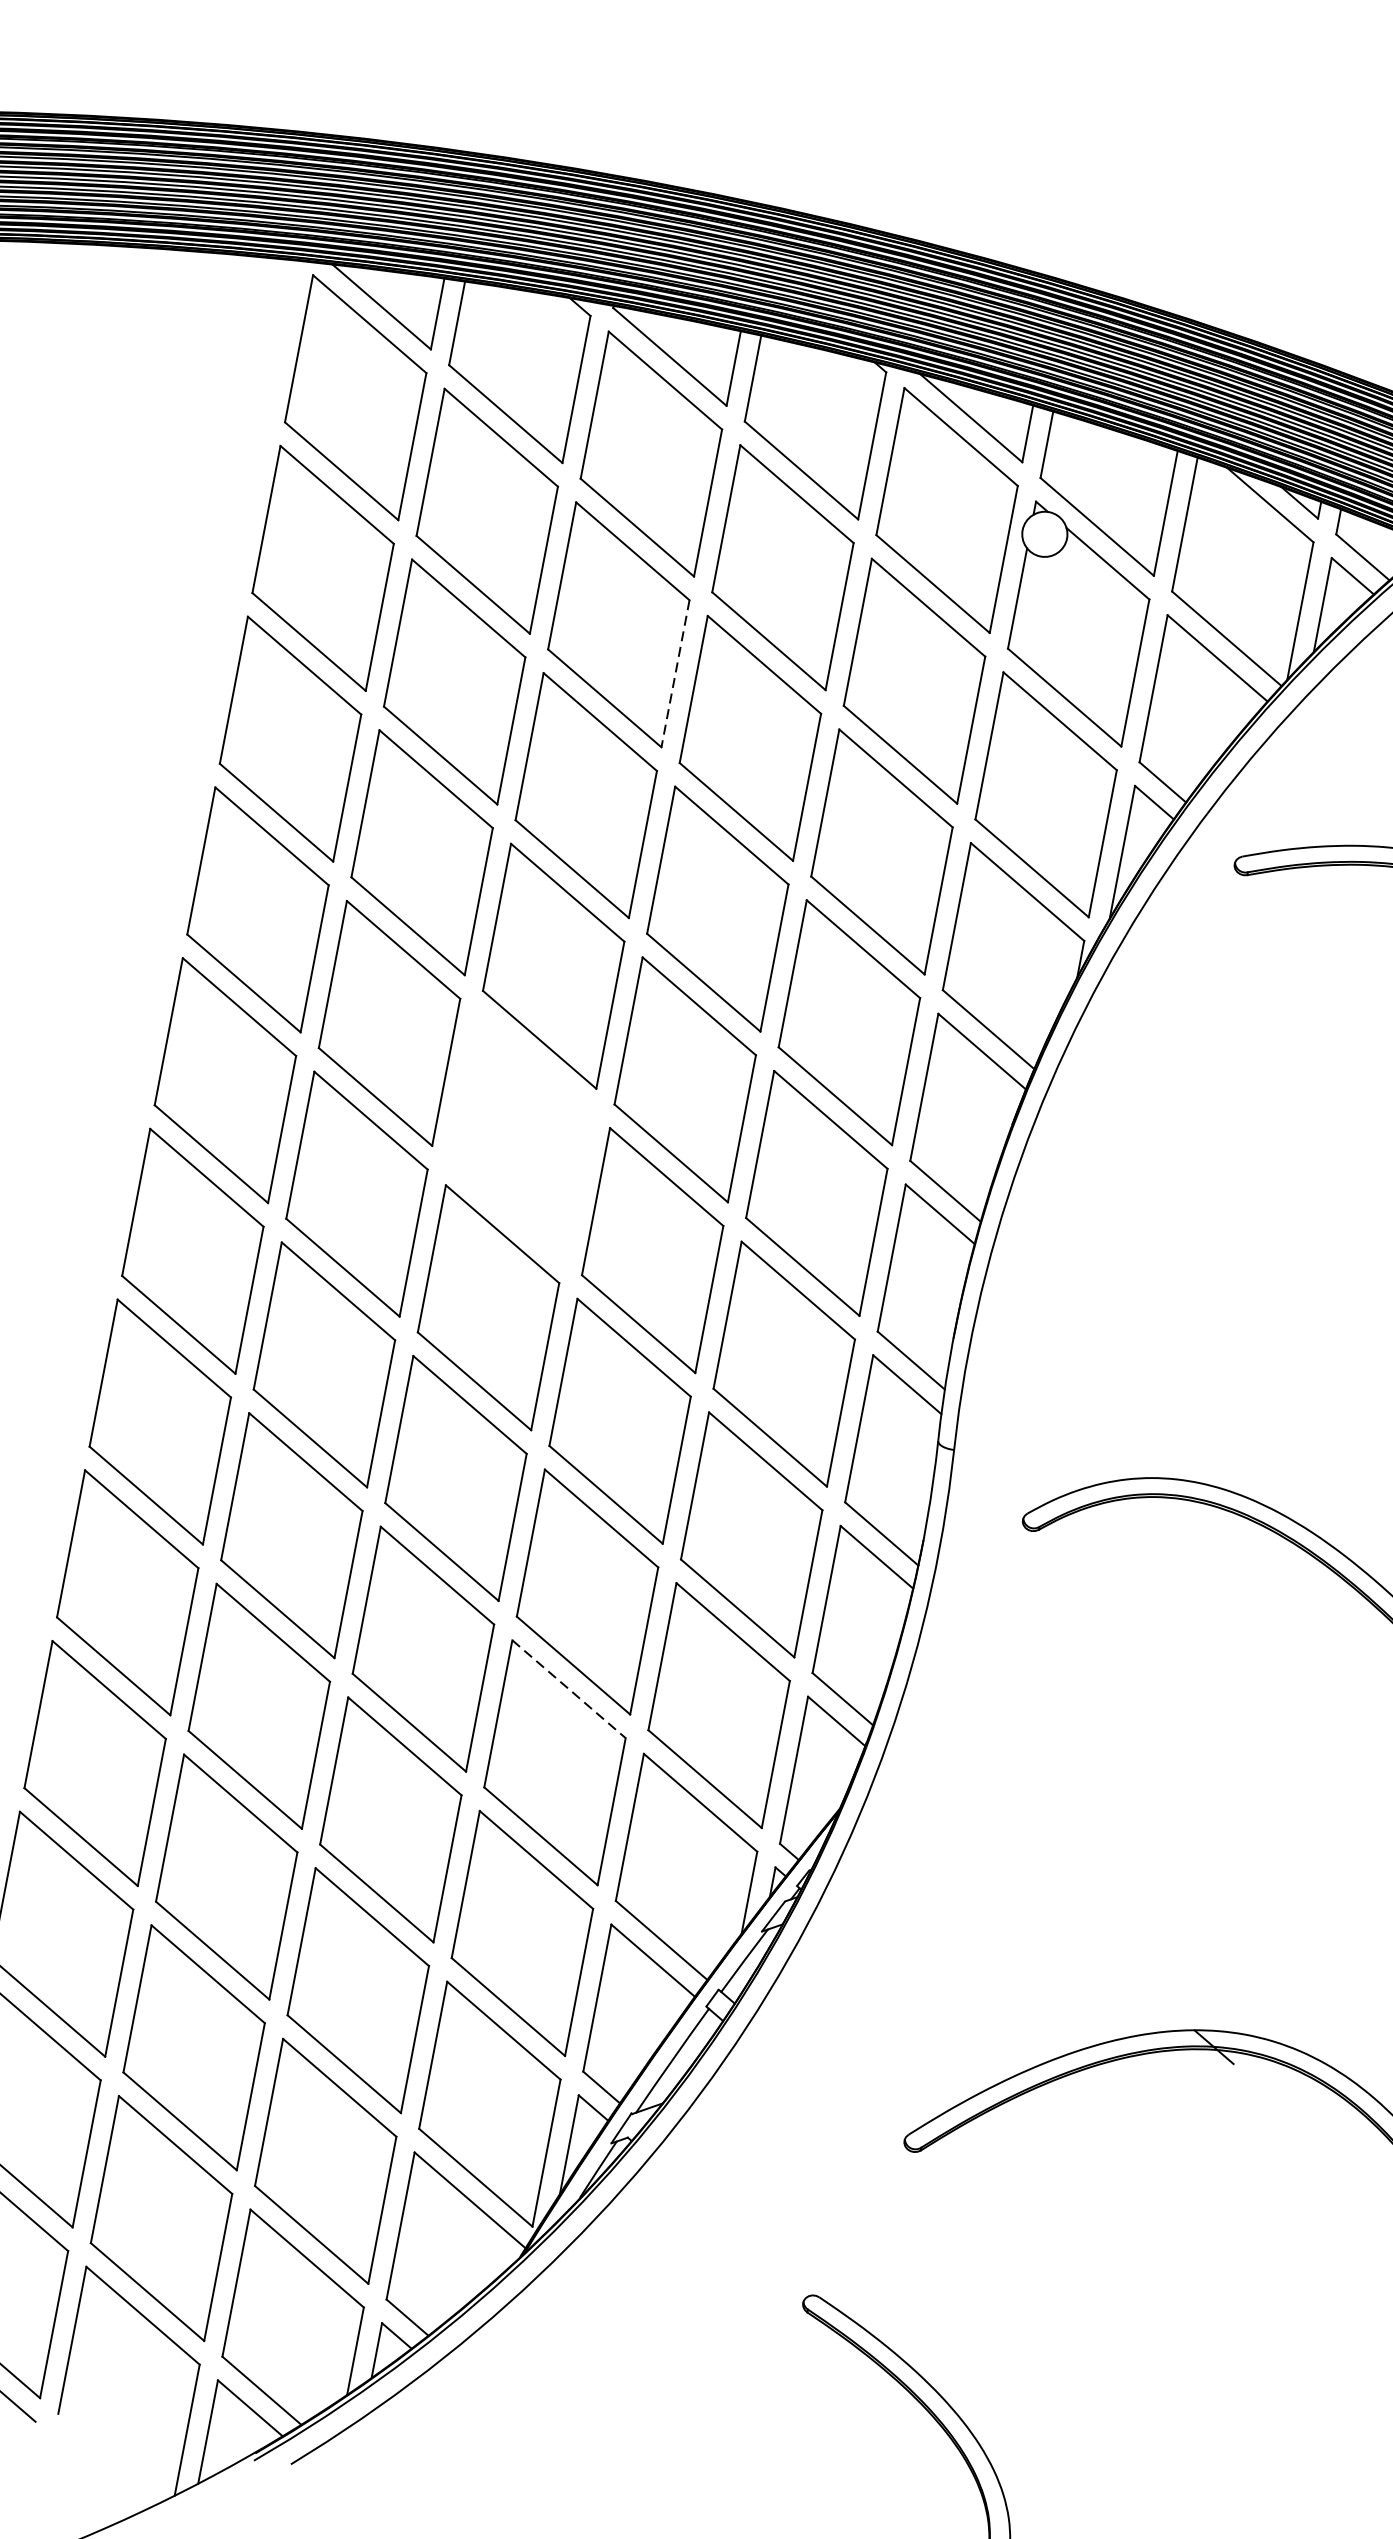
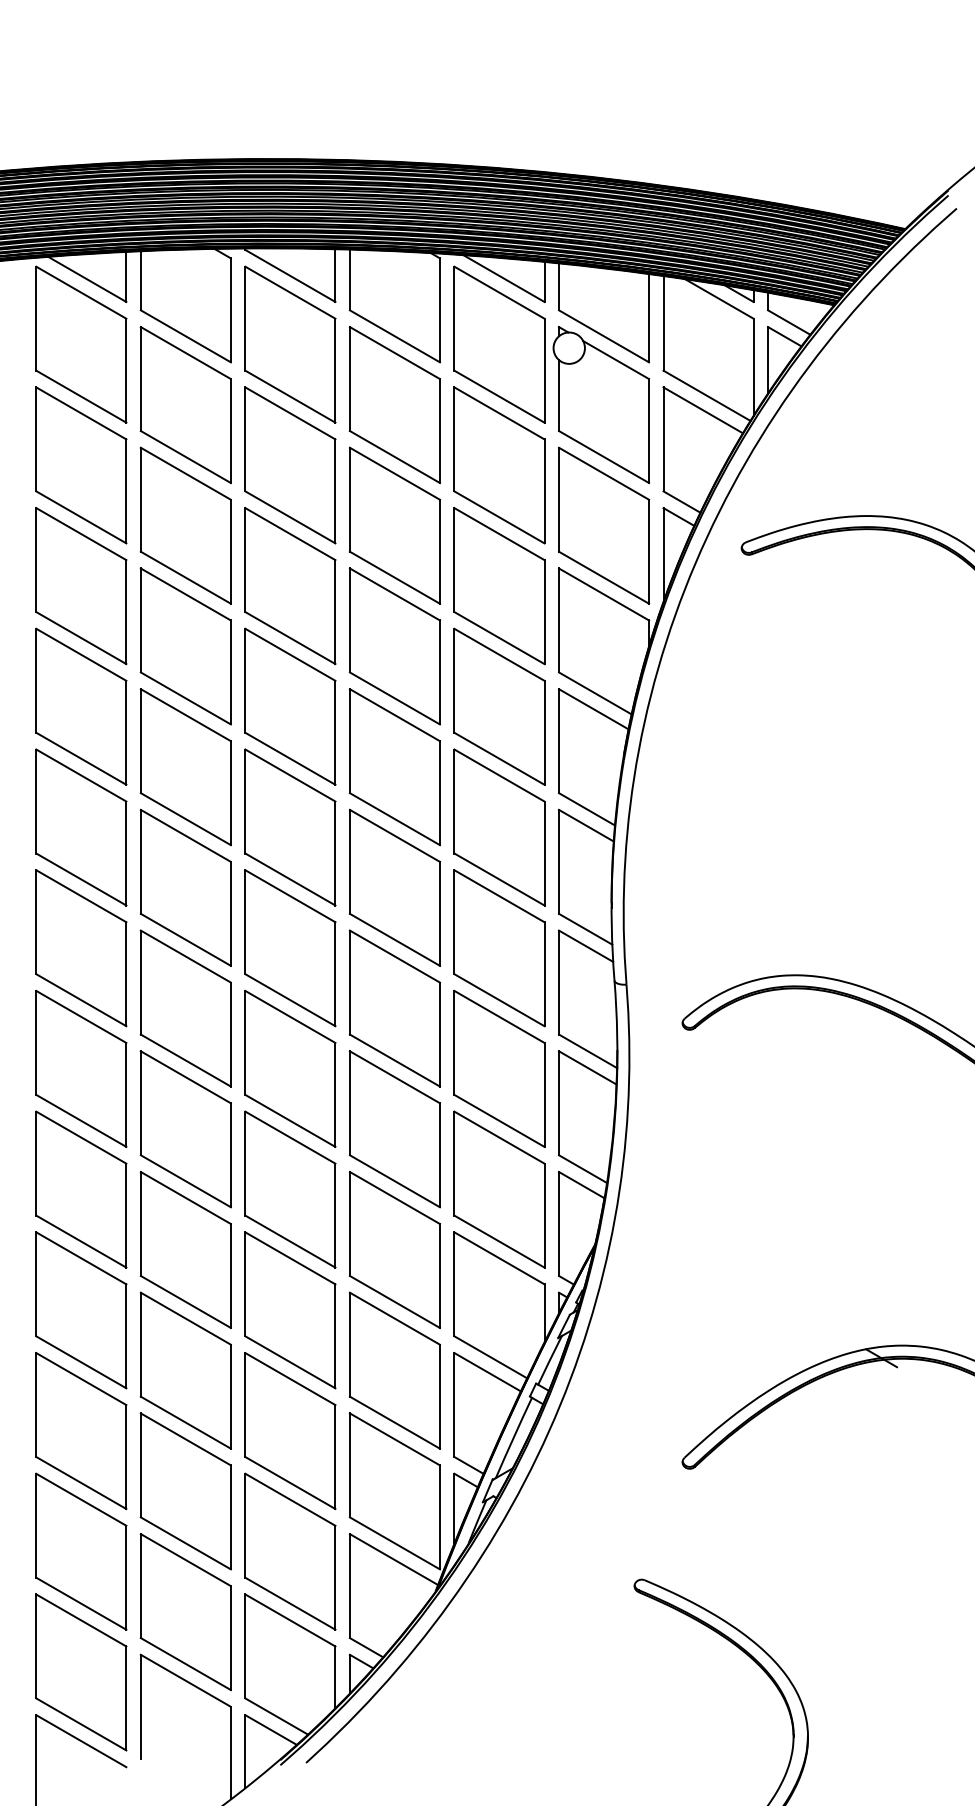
line: (675, 673) -> (335, 491), dashed -> solid
part: (521, 1137) -> (290, 827), added
line: (568, 1689) -> (394, 1198), dashed -> solid

